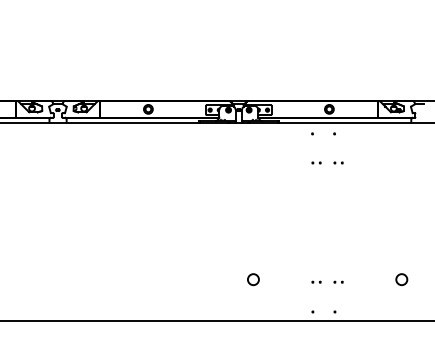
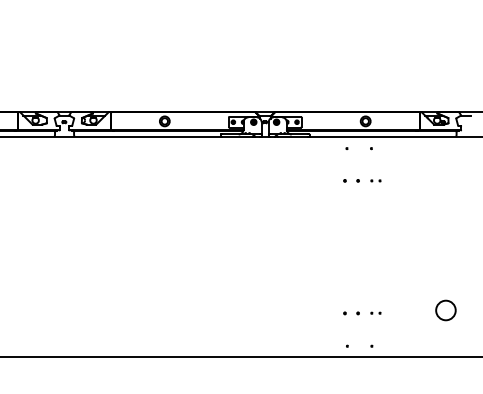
part: (316, 162) -> (351, 180), size x1.6
circle: (253, 279) -> (281, 310), removed
circle: (401, 279) -> (445, 310), size x1.6
part: (316, 281) -> (351, 312), size x1.6

